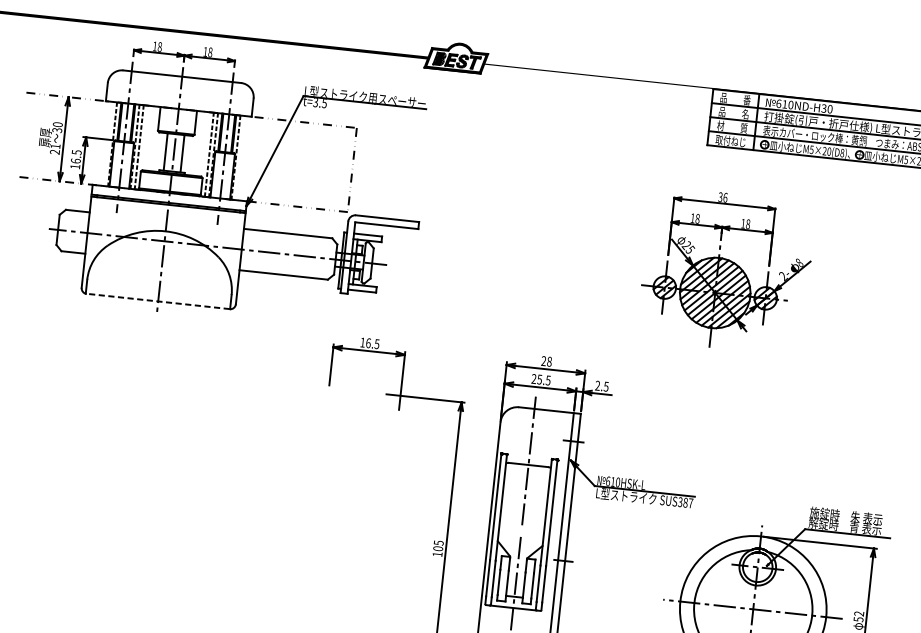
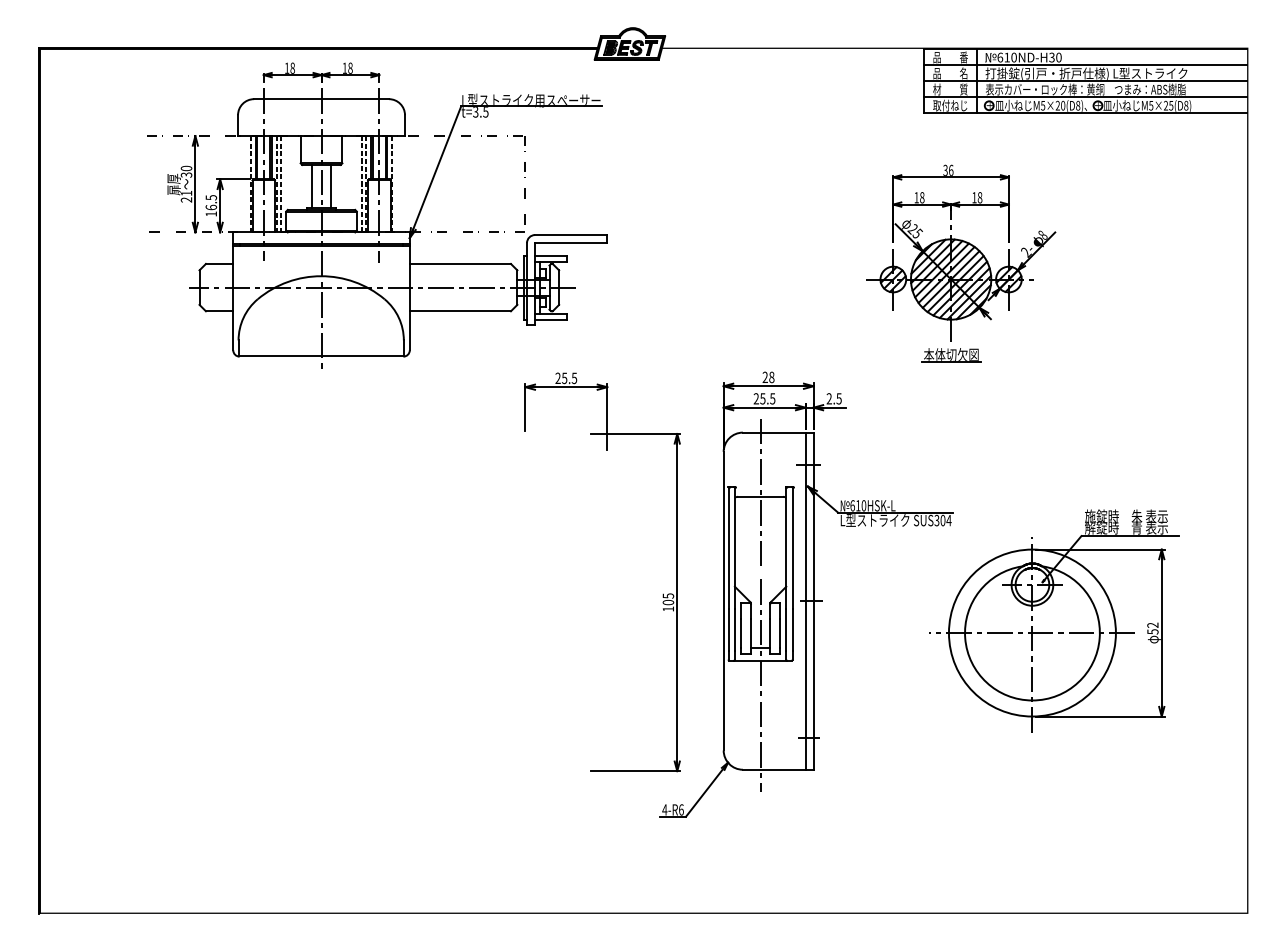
line: (158, 301) -> (321, 356), dashed -> solid
text: (365, 342) -> (561, 377), 16.5 -> 25.5
part: (708, 359) -> (951, 355), added
text: (687, 502) -> (945, 520), SUS387 -> SUS304

